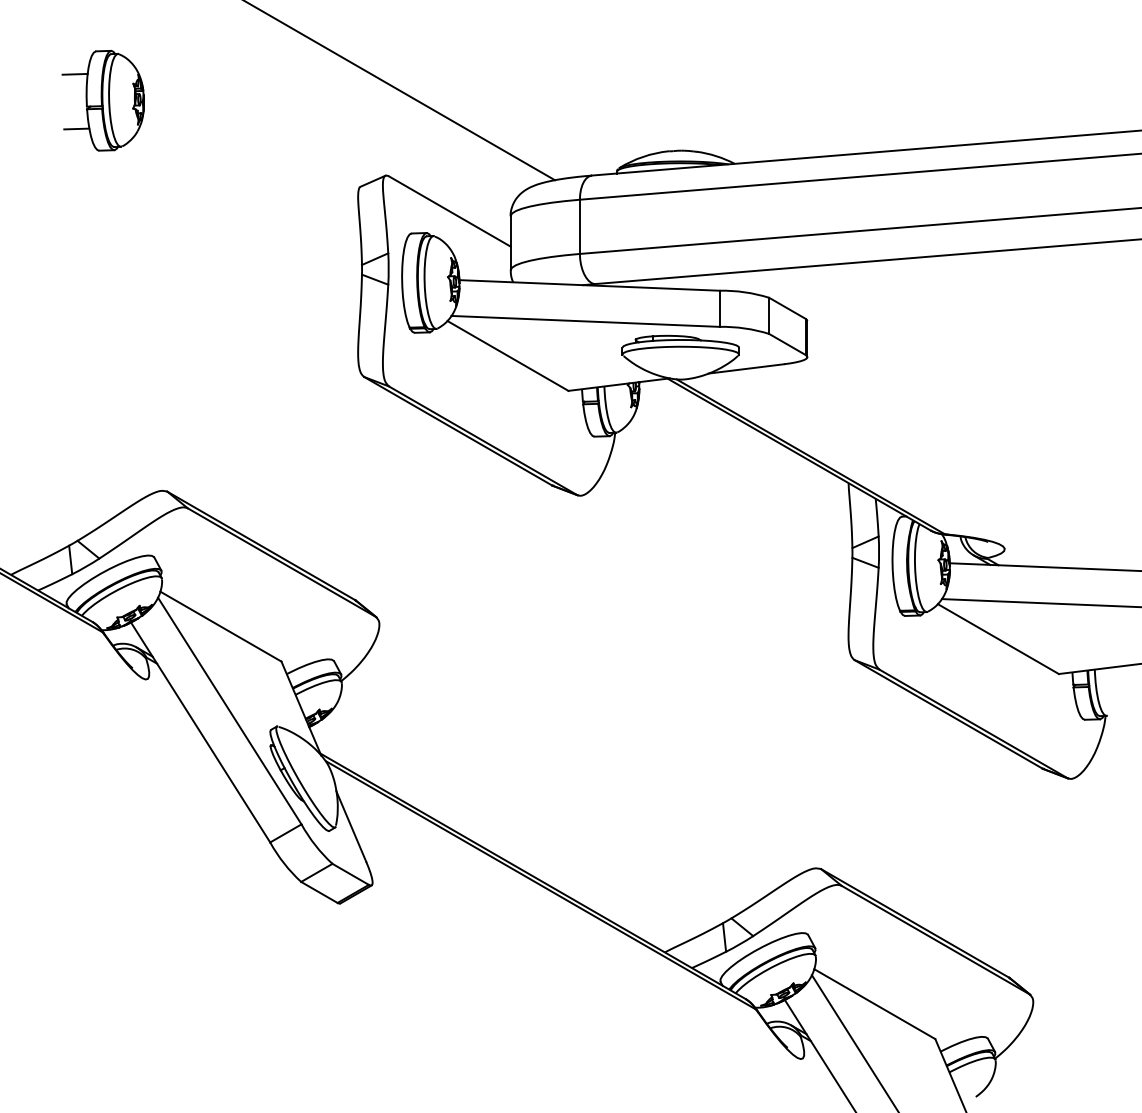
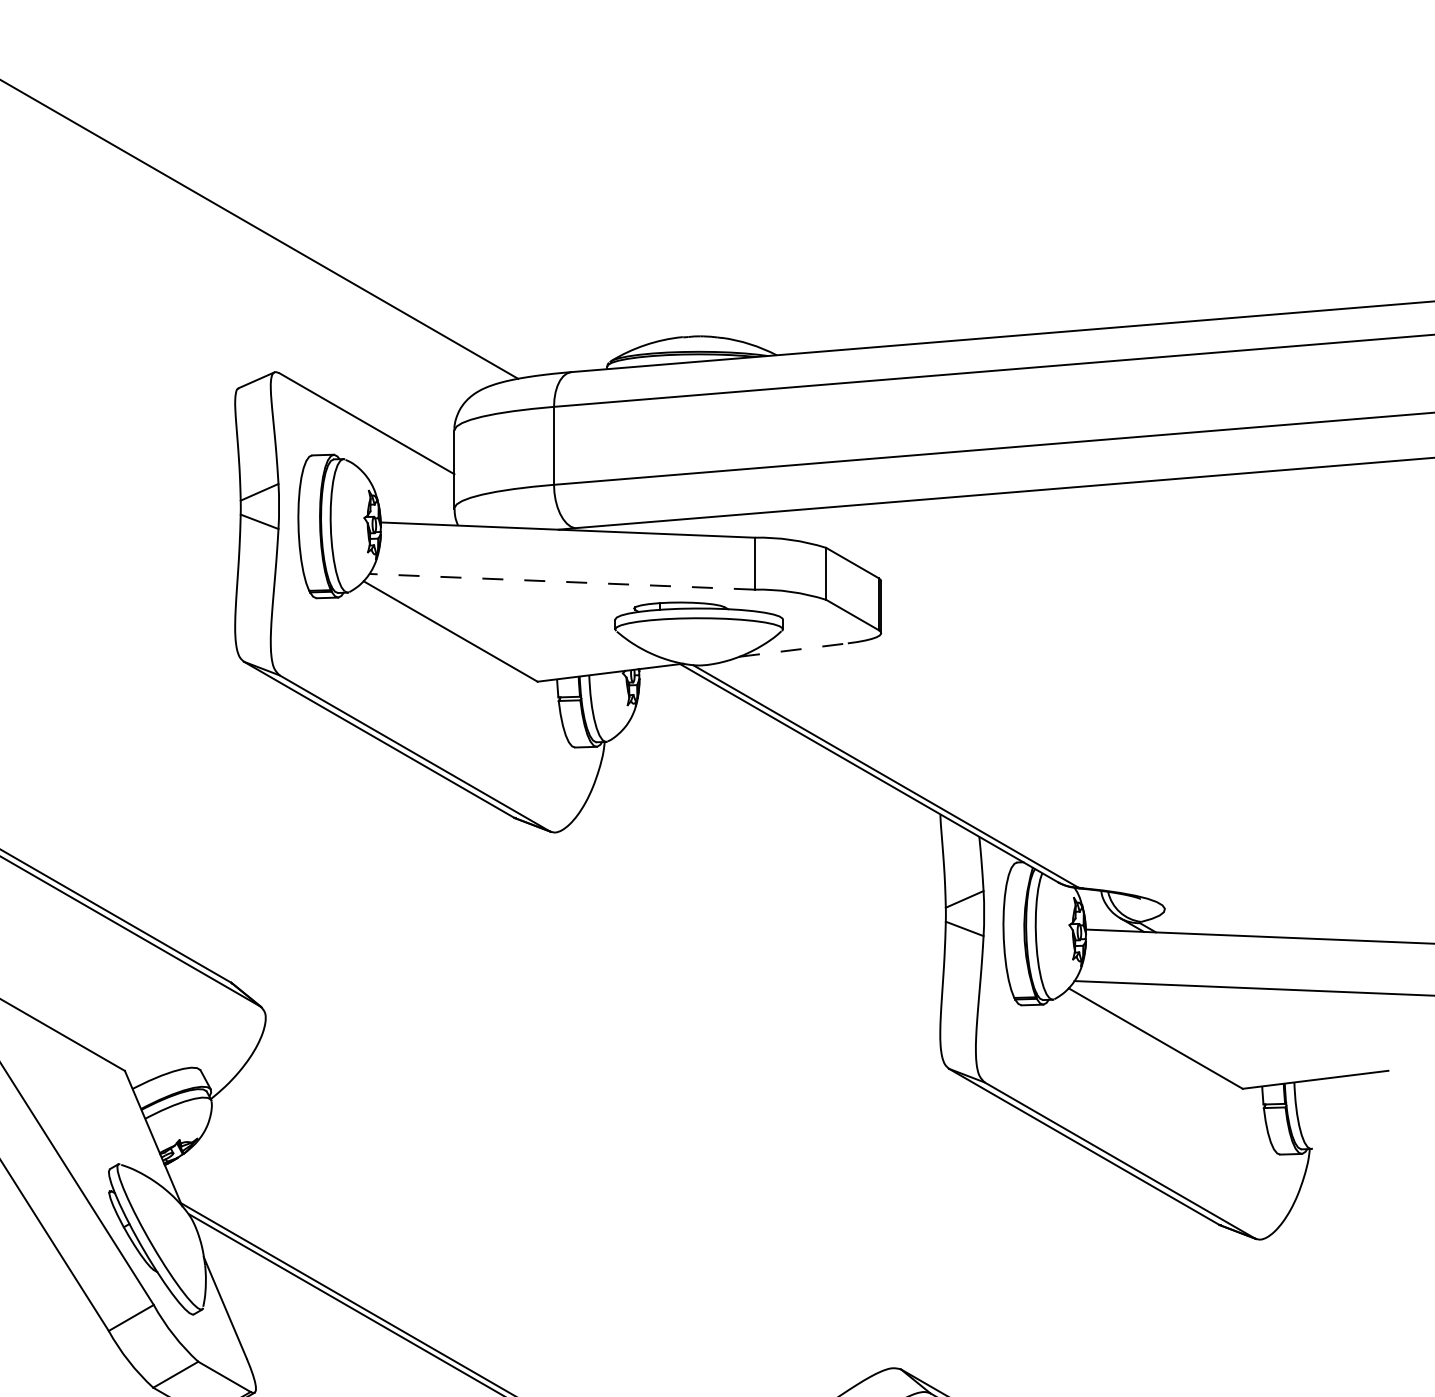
line: (585, 321) -> (562, 581), solid -> dashed
line: (746, 368) -> (793, 649), solid -> dashed

